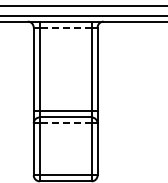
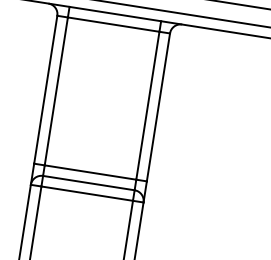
line: (65, 27) -> (113, 24), dashed -> solid
line: (65, 123) -> (86, 193), dashed -> solid

